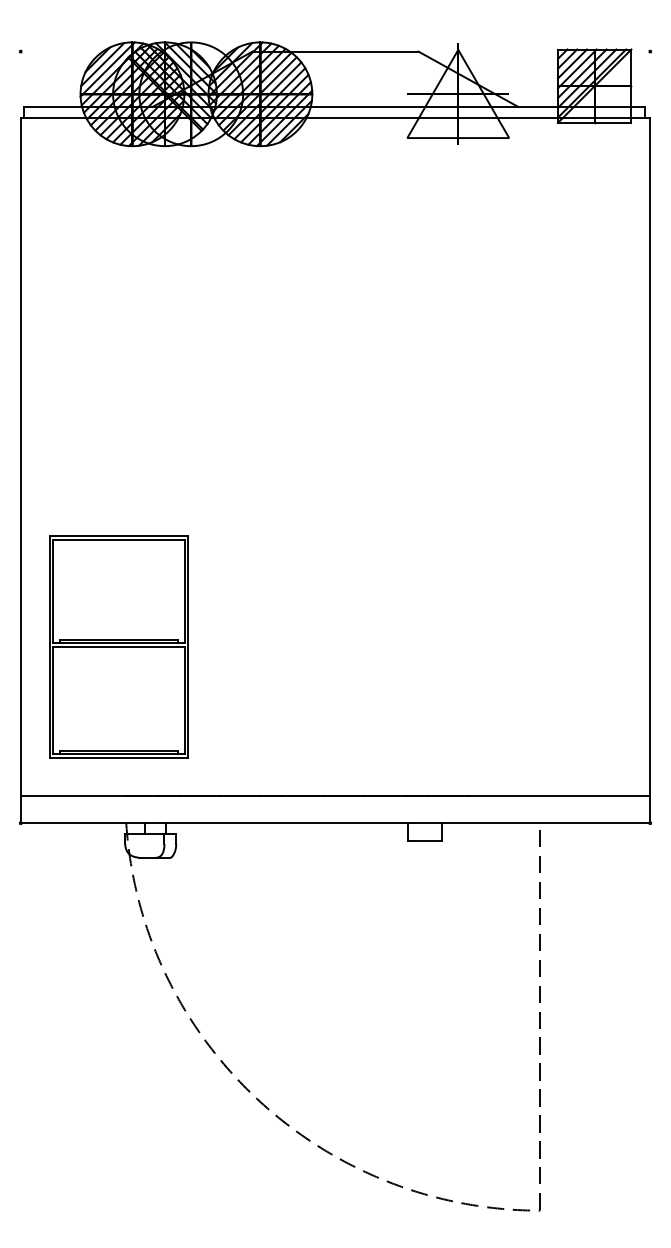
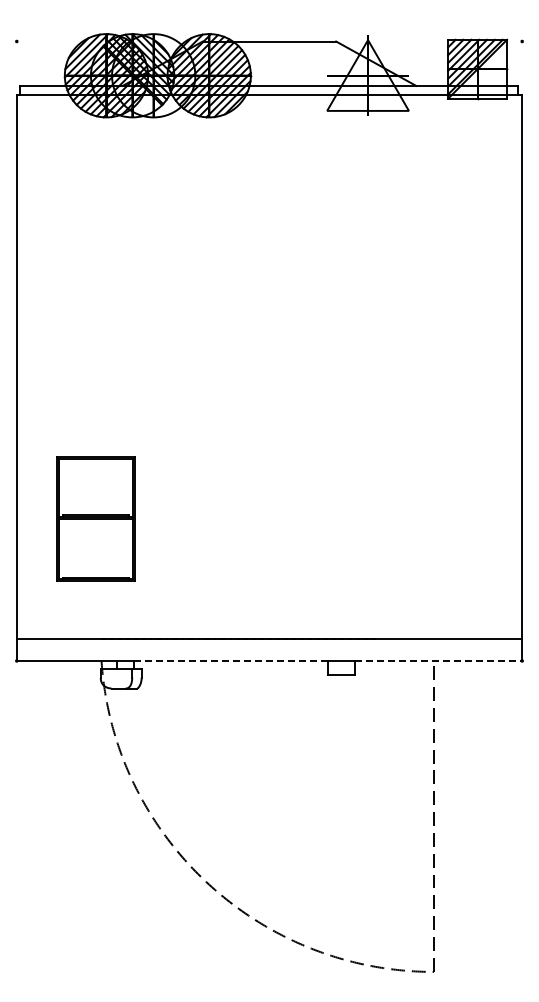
part: (118, 645) -> (95, 518), size x0.7
line: (288, 822) -> (231, 660), solid -> dashed
line: (547, 822) -> (439, 660), solid -> dashed

